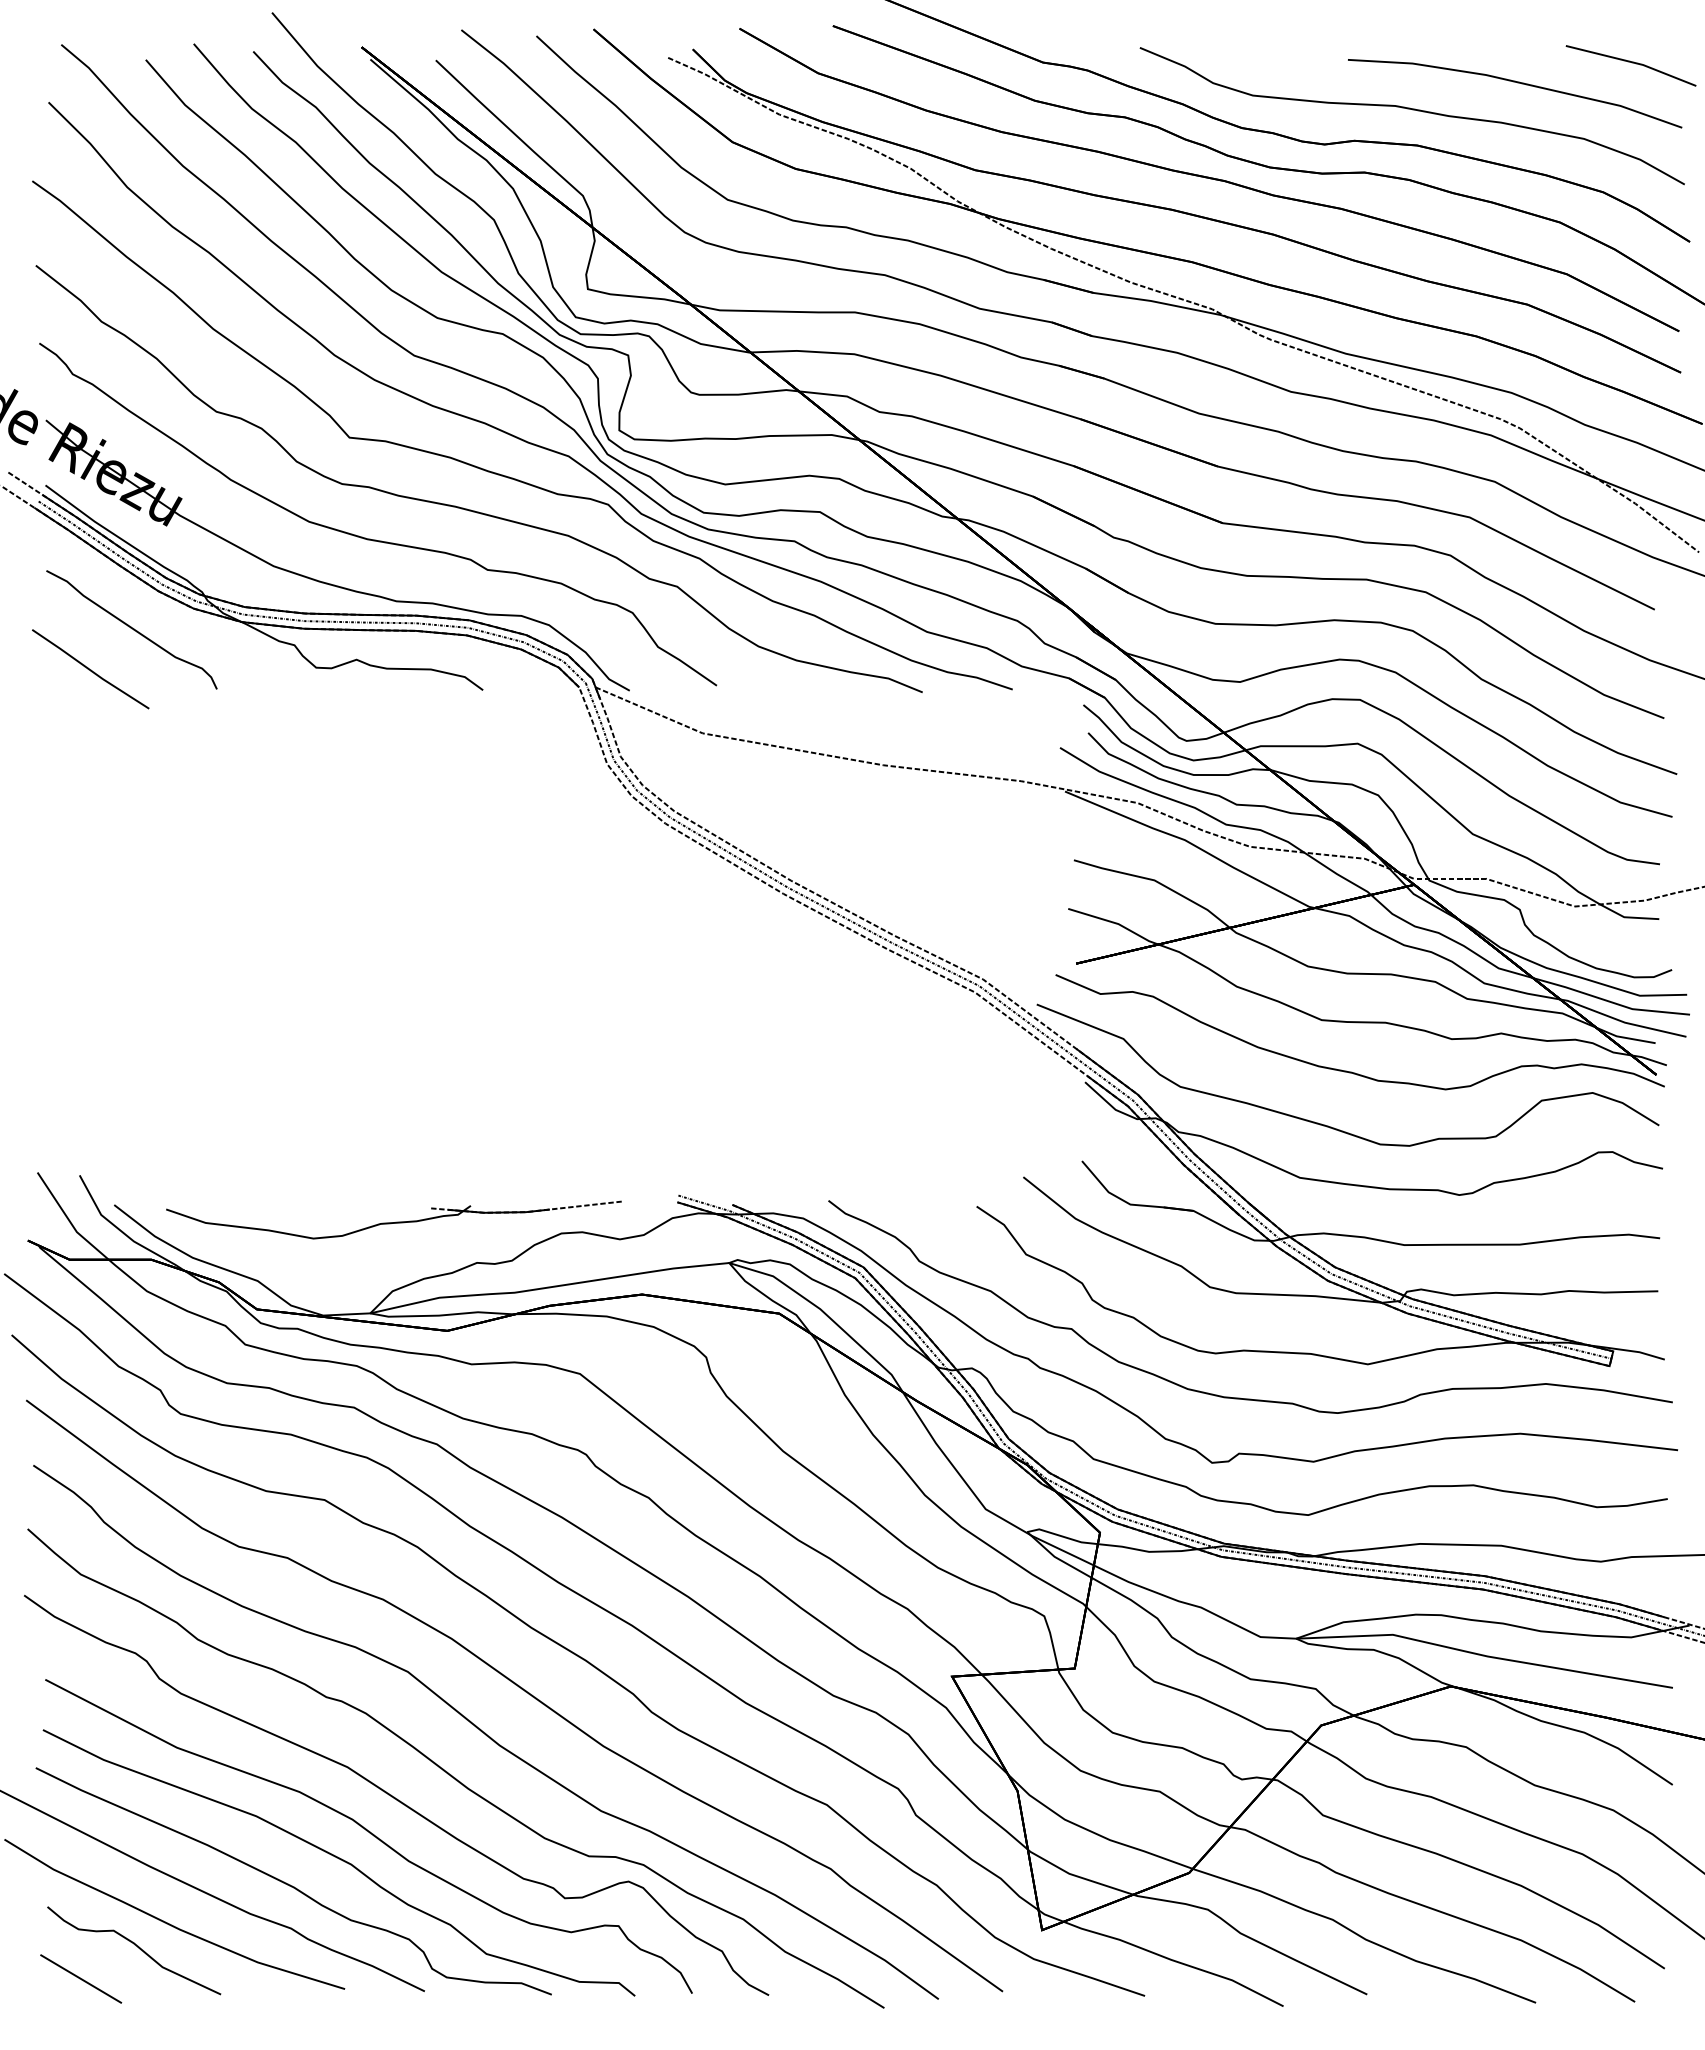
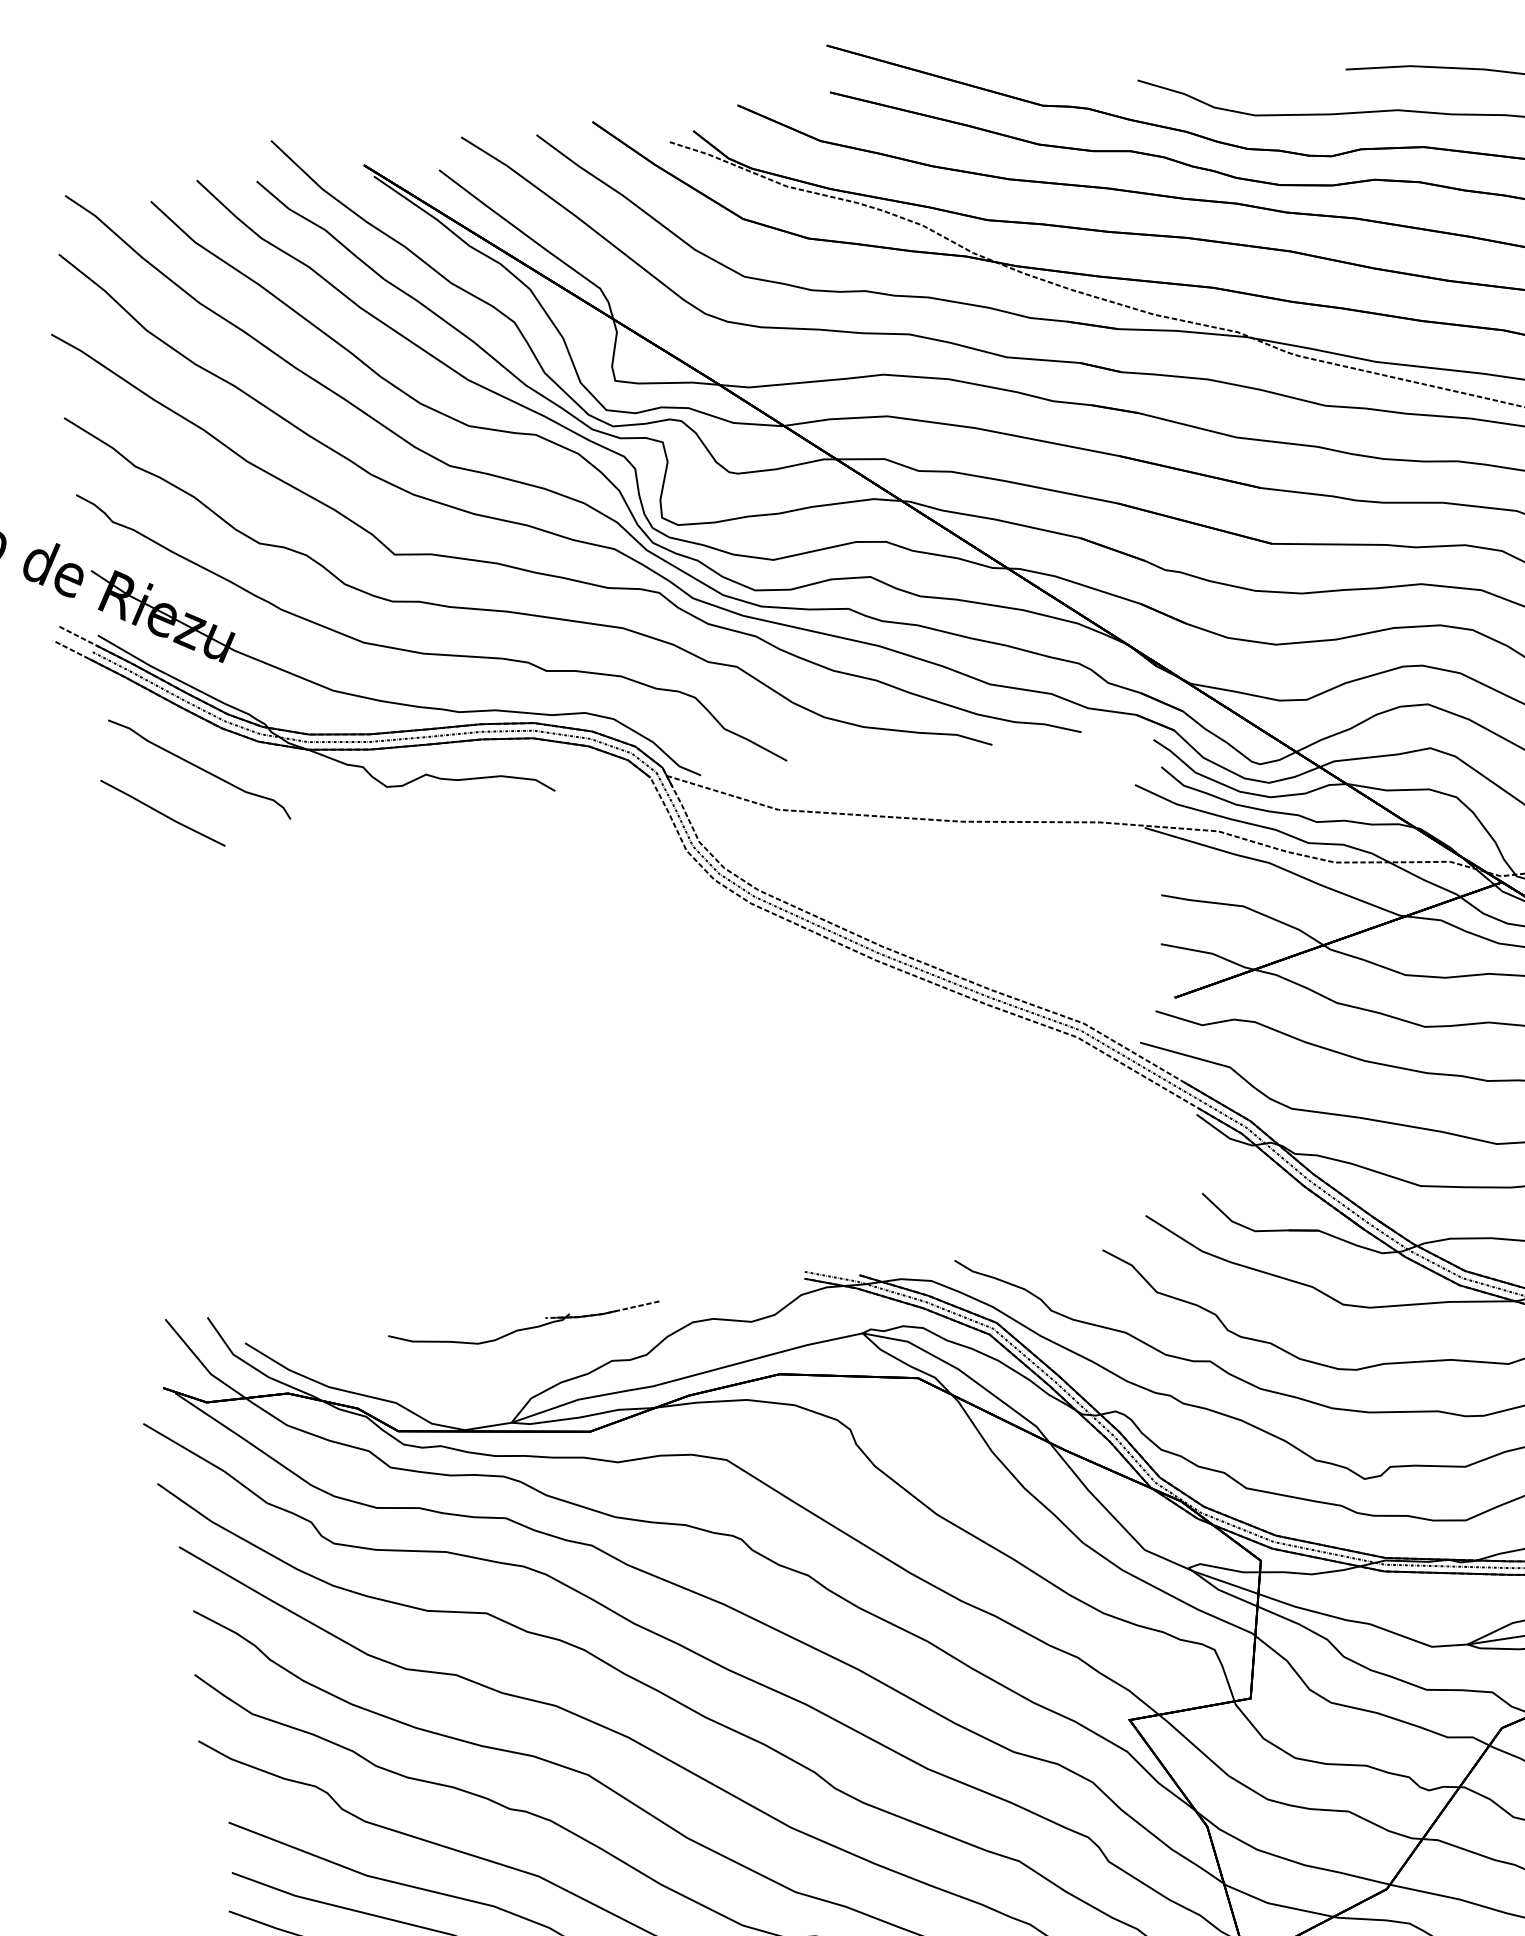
part: (393, 1219) -> (524, 1326), size x0.6

